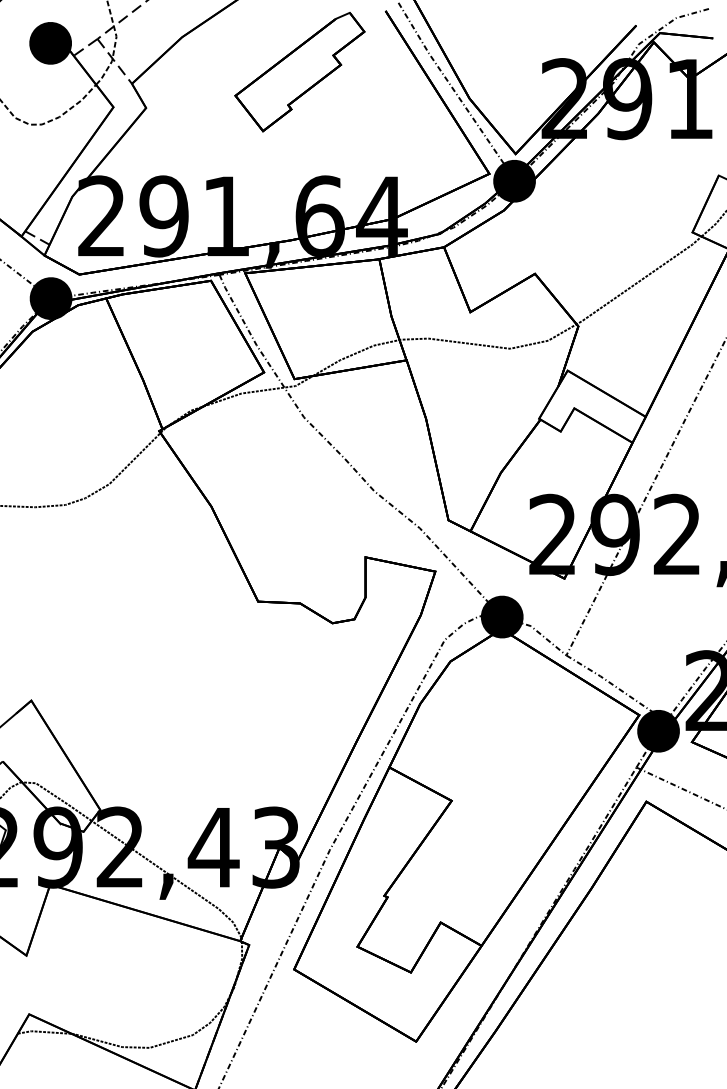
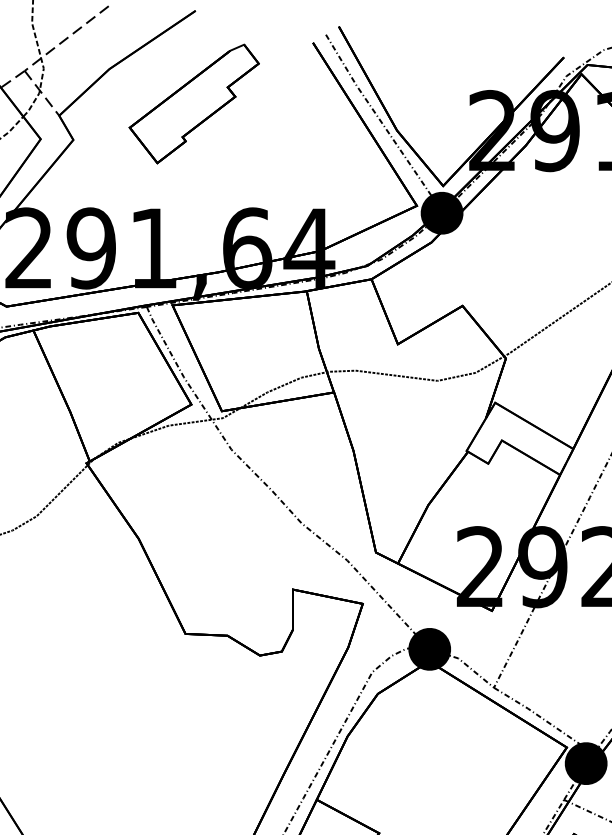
part: (299, 72) -> (193, 104), moved

